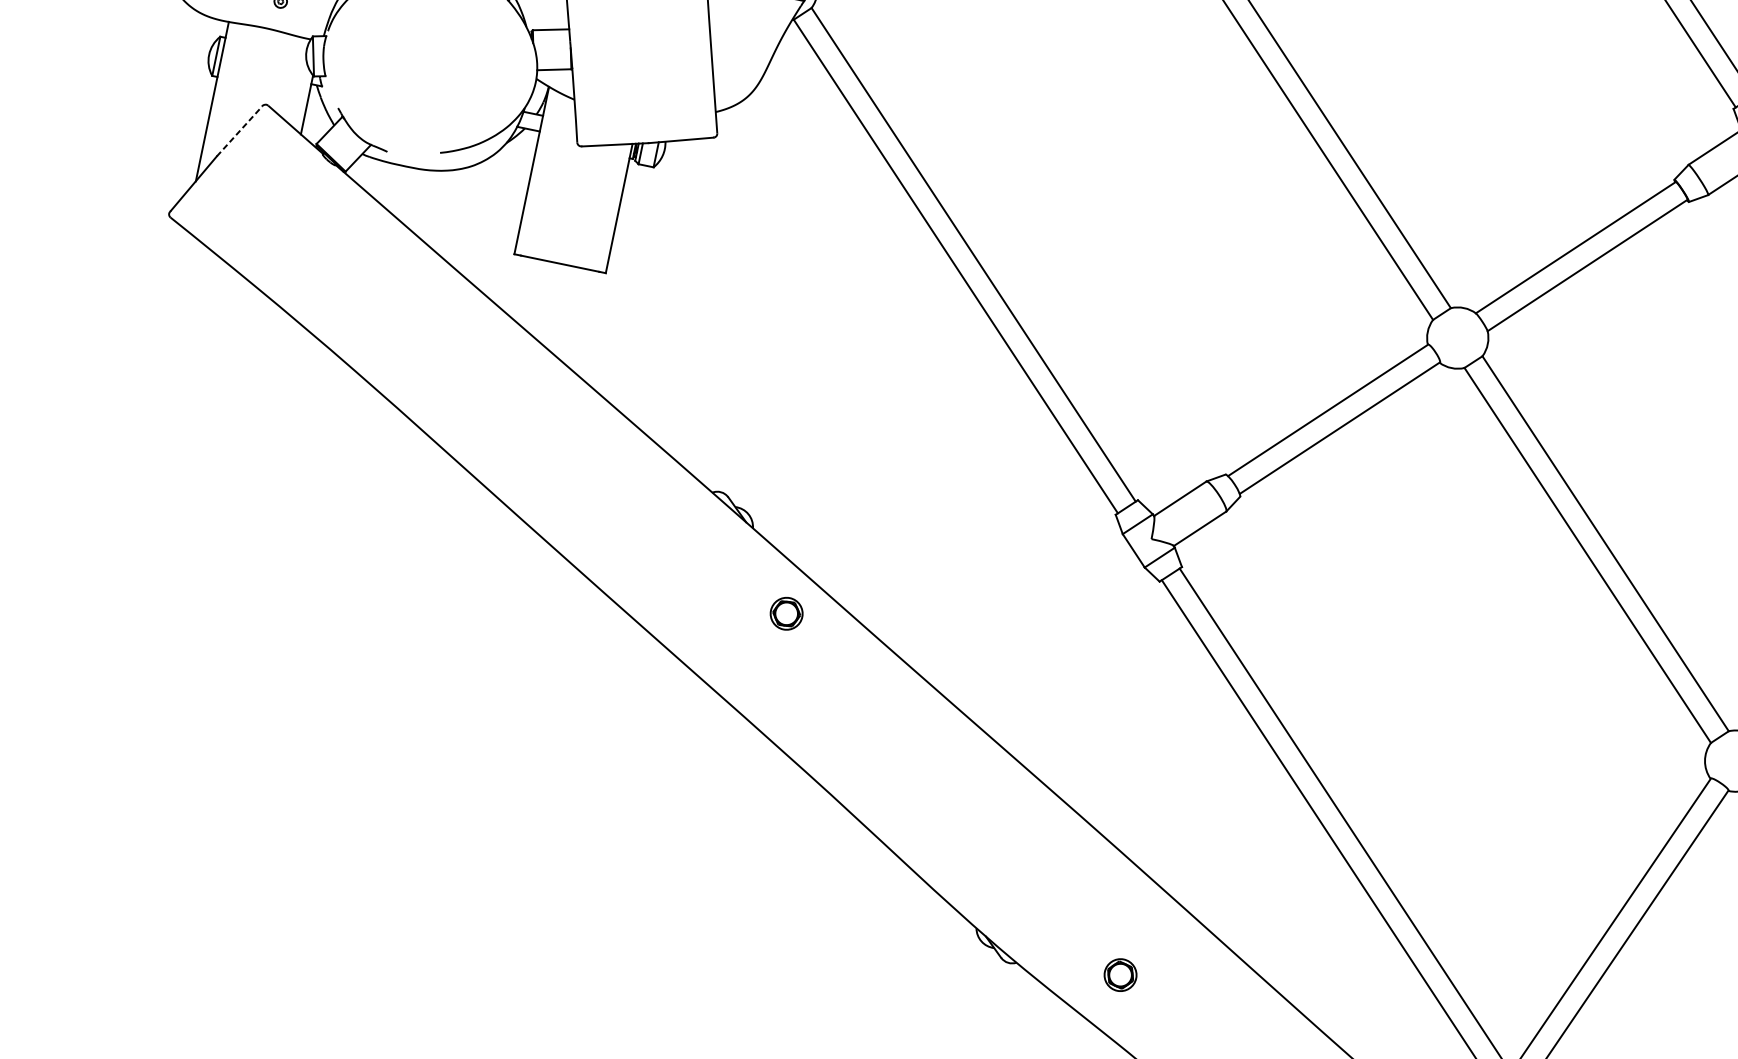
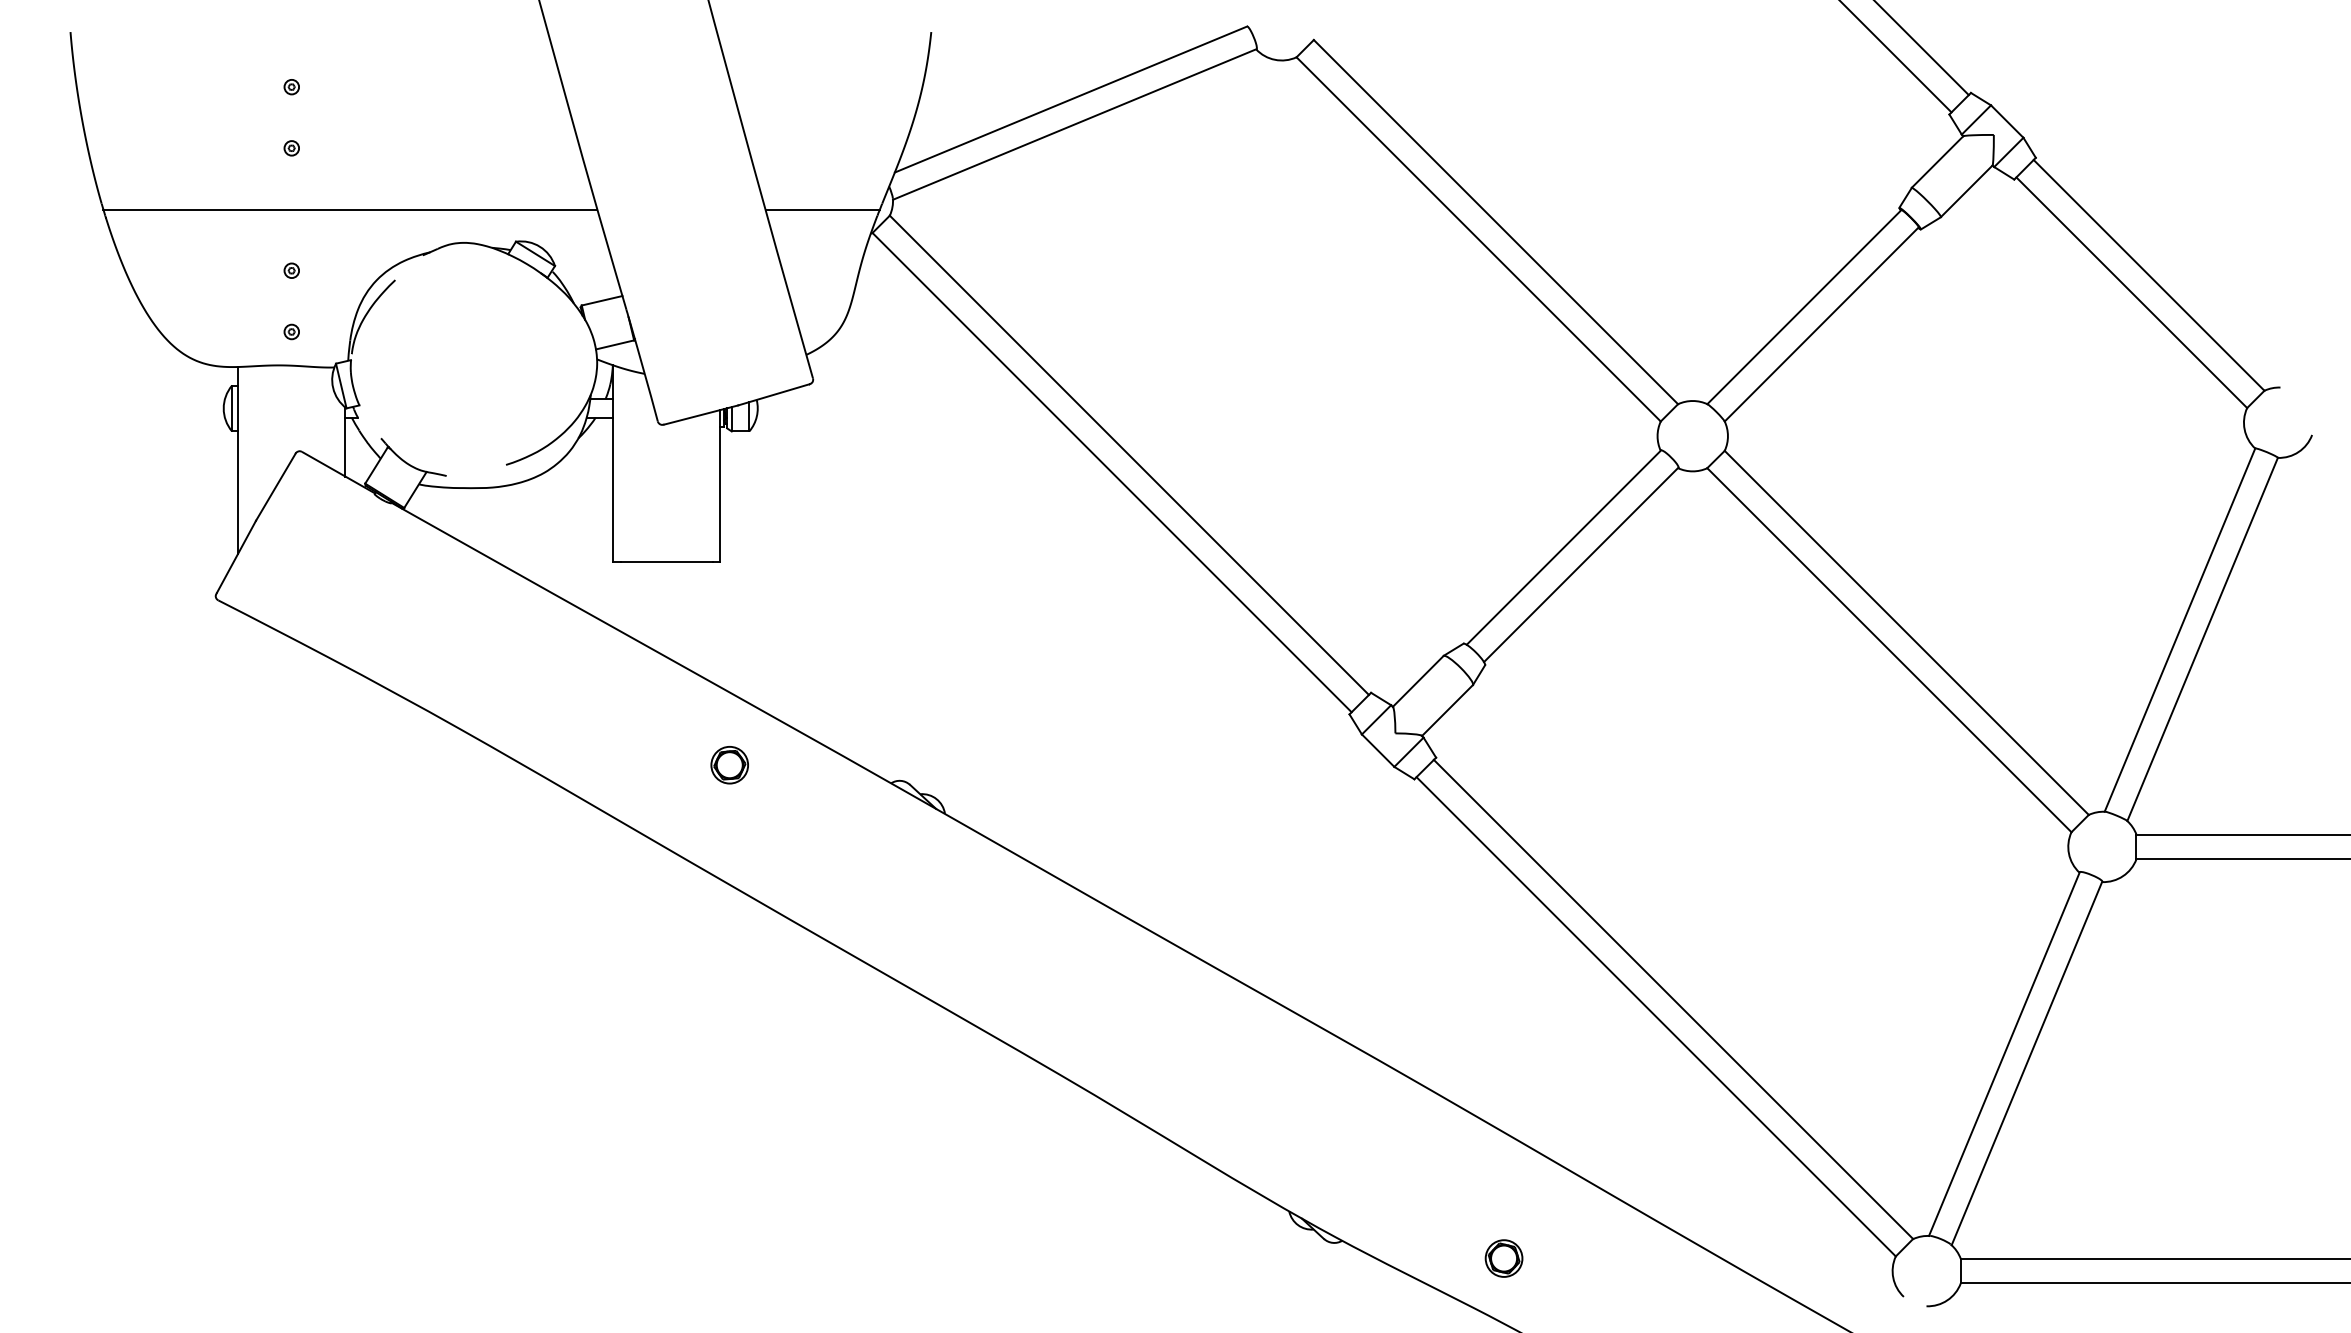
line: (239, 131) -> (275, 487), dashed -> solid
part: (786, 613) -> (729, 765), moved
part: (1120, 974) -> (1503, 1258), moved

